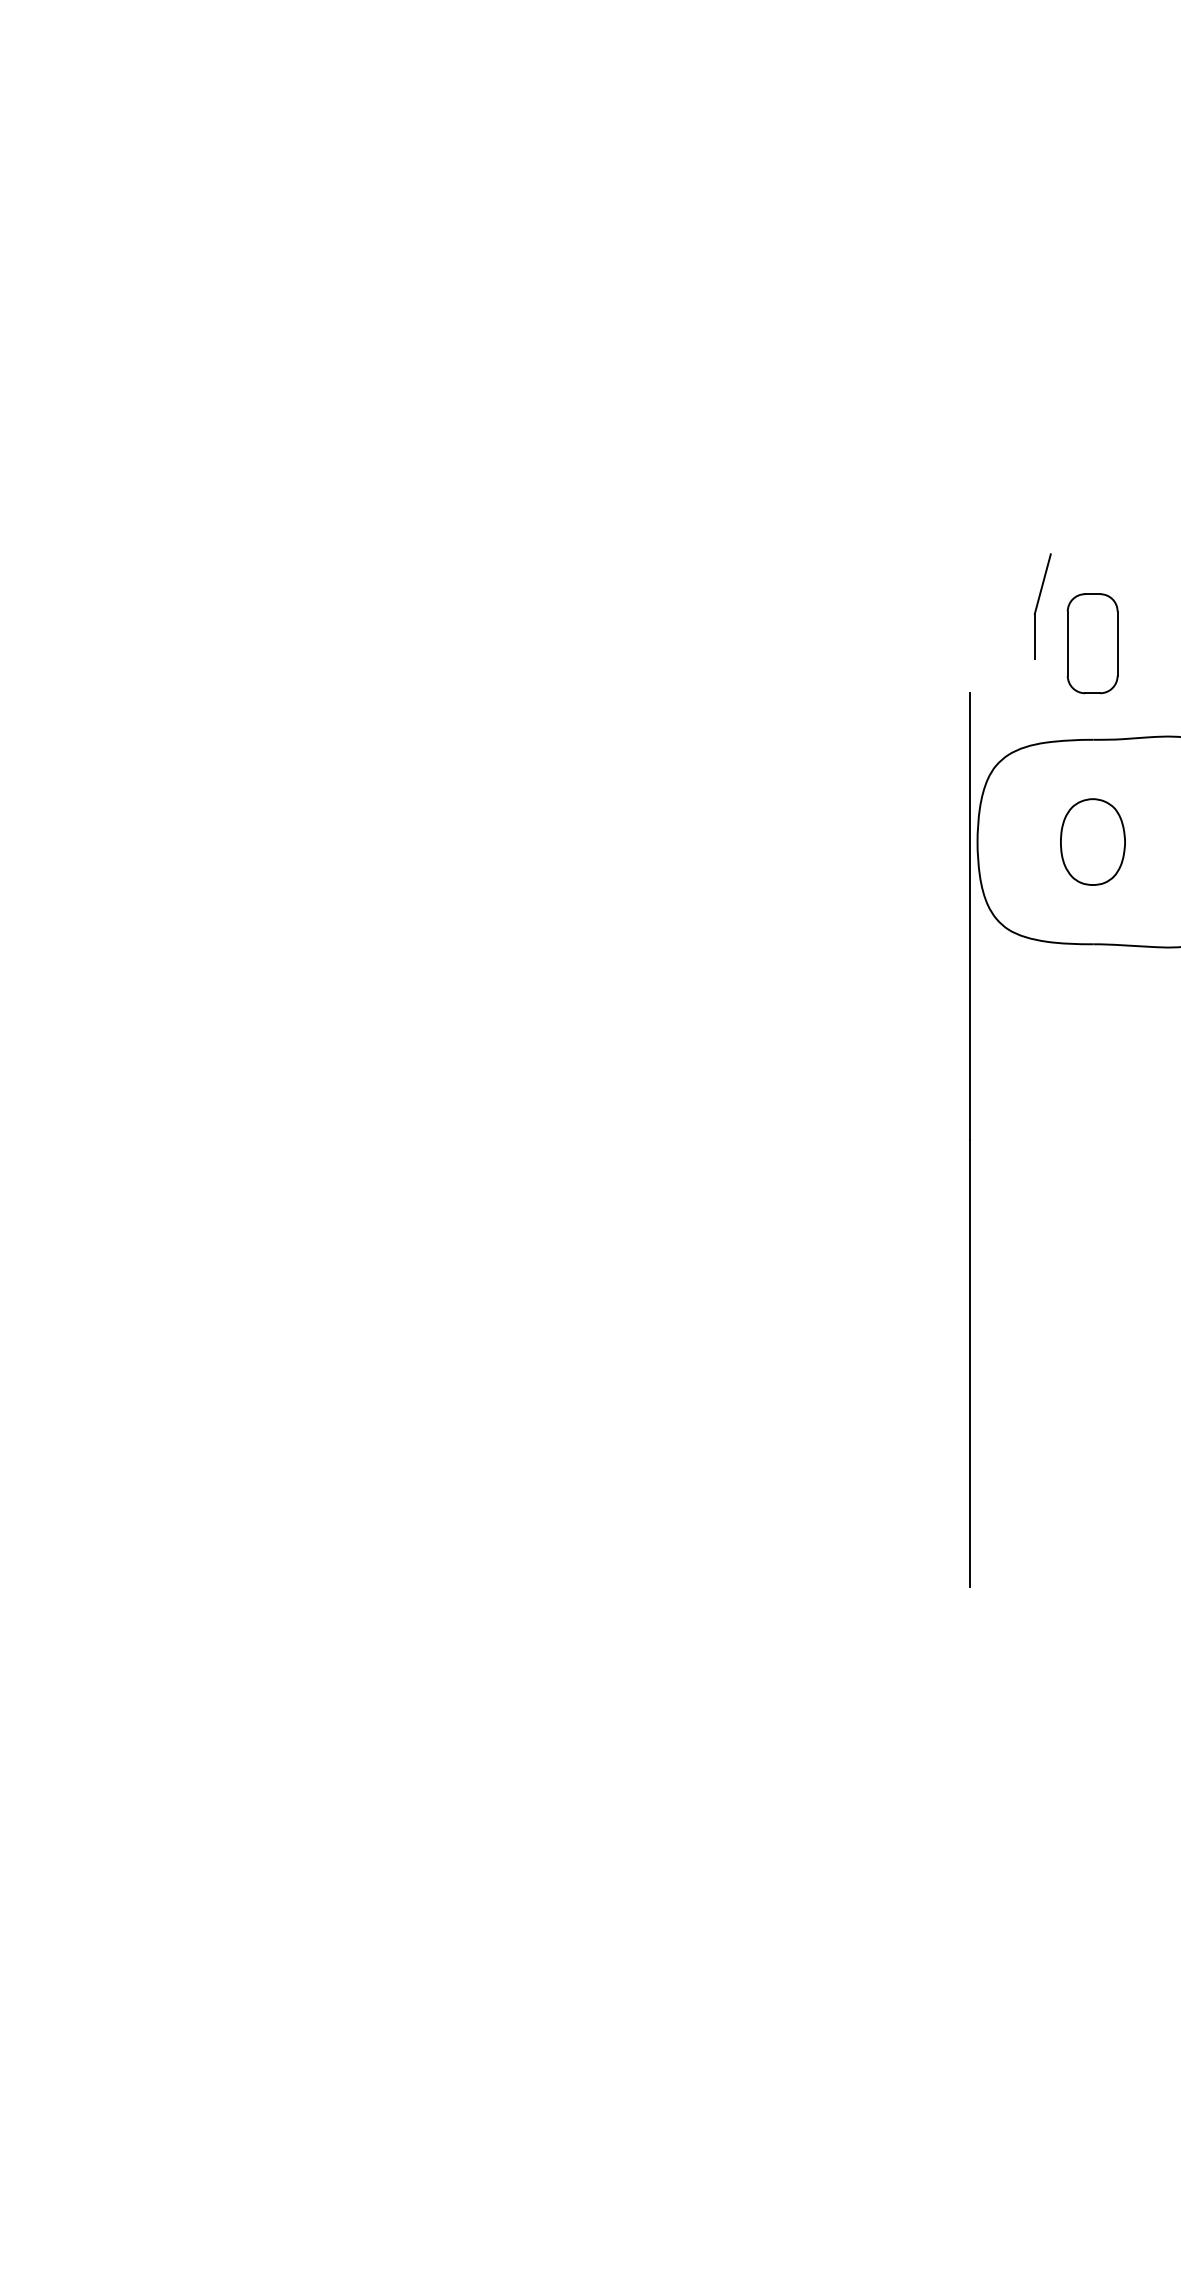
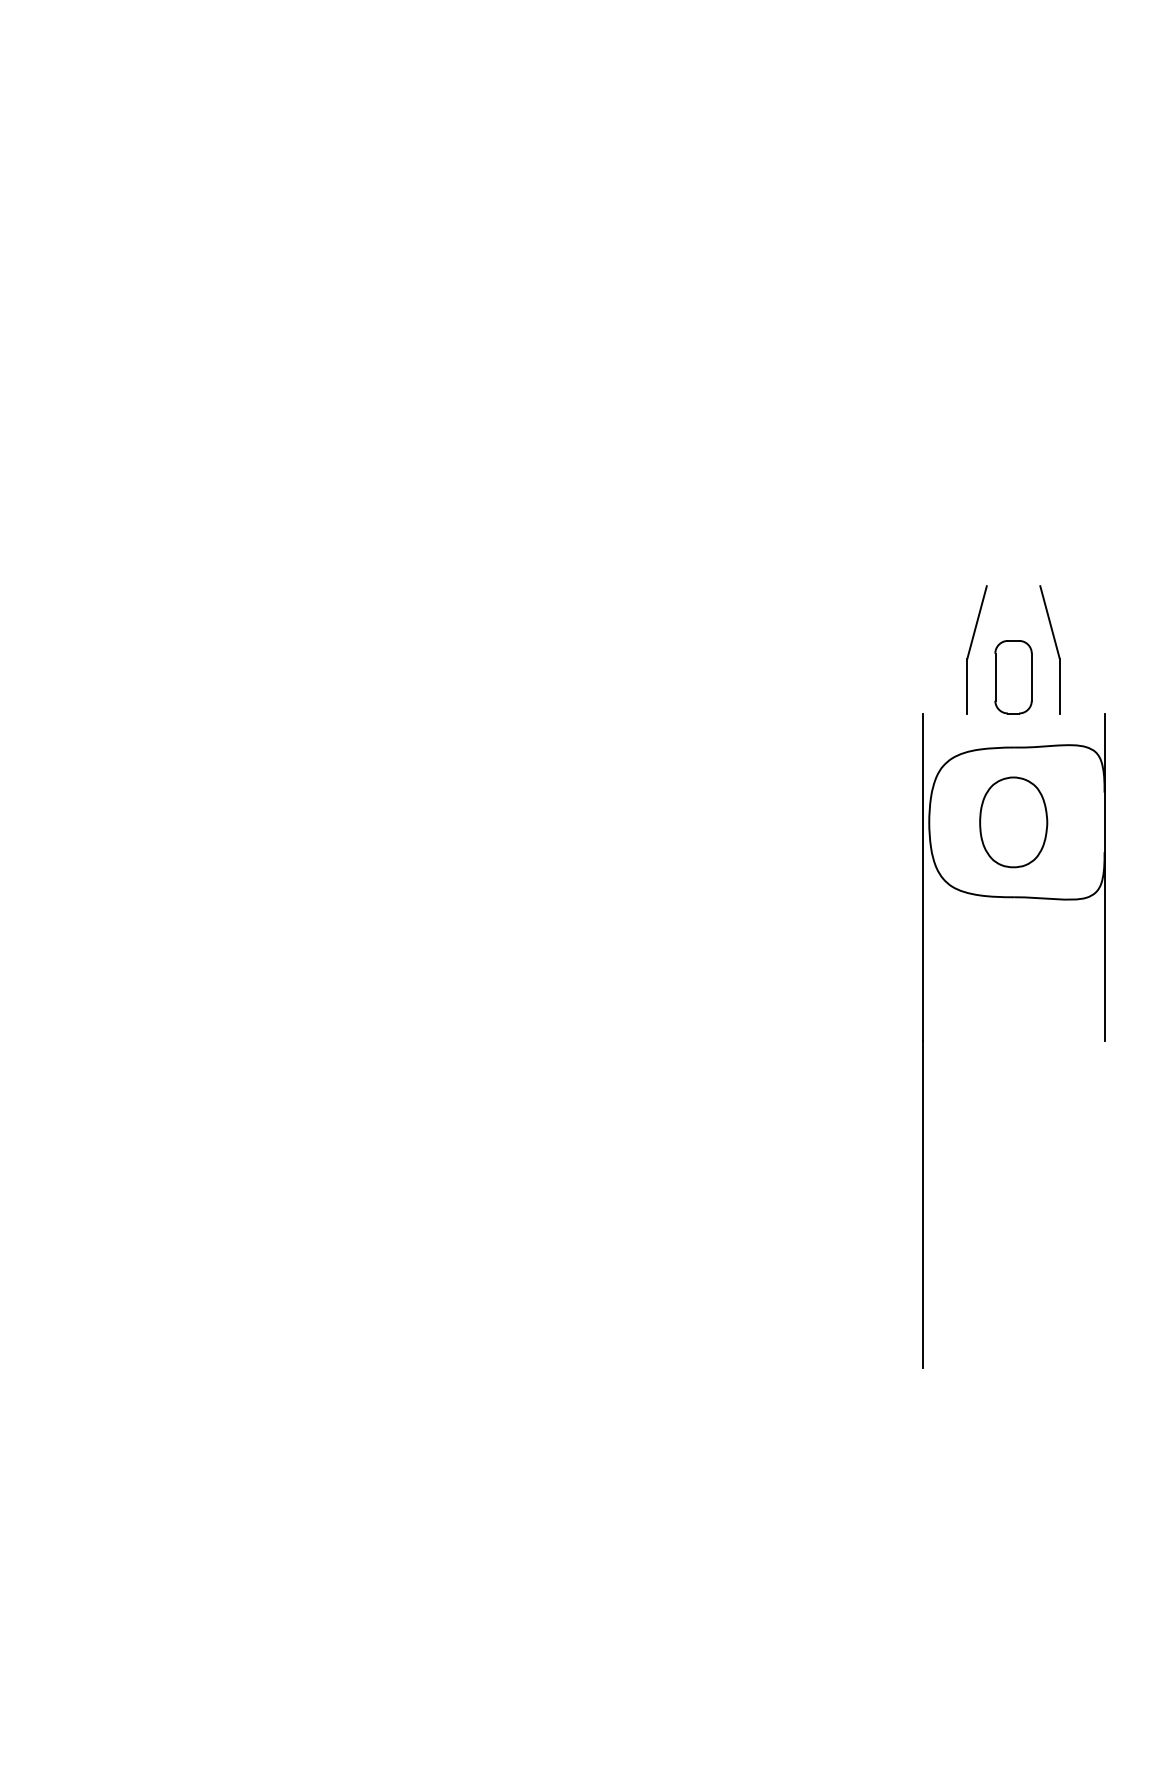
part: (1149, 603) -> (1055, 647), added
part: (1042, 605) -> (976, 649), size x1.67
part: (1092, 842) -> (1013, 822), size x1.43

